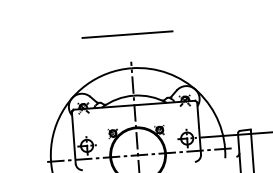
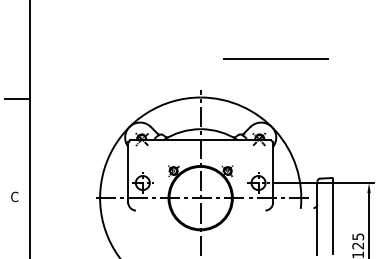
line: (127, 34) -> (275, 58), moved

